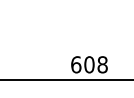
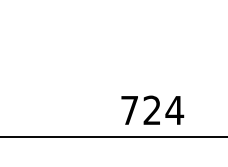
text: (89, 64) -> (152, 109), 608 -> 724

